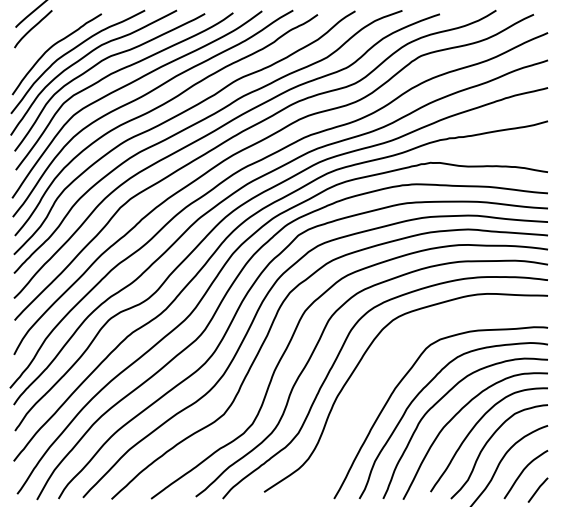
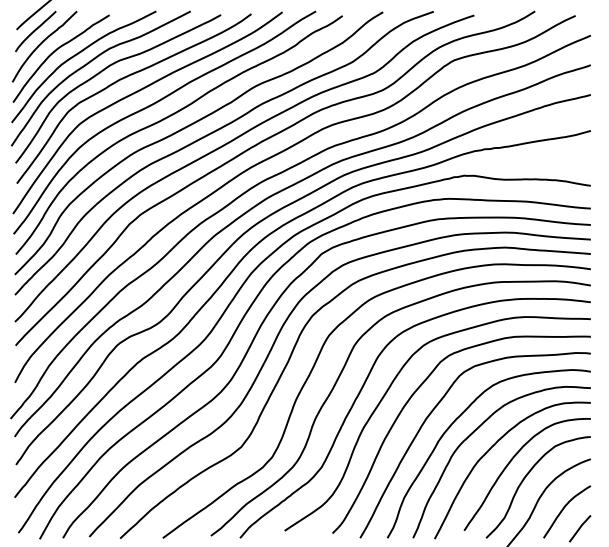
curve: (39, 40) -> (42, 43), added
curve: (382, 368) -> (412, 397), added

